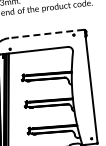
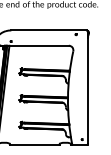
line: (47, 33) -> (49, 30), dashed -> solid

